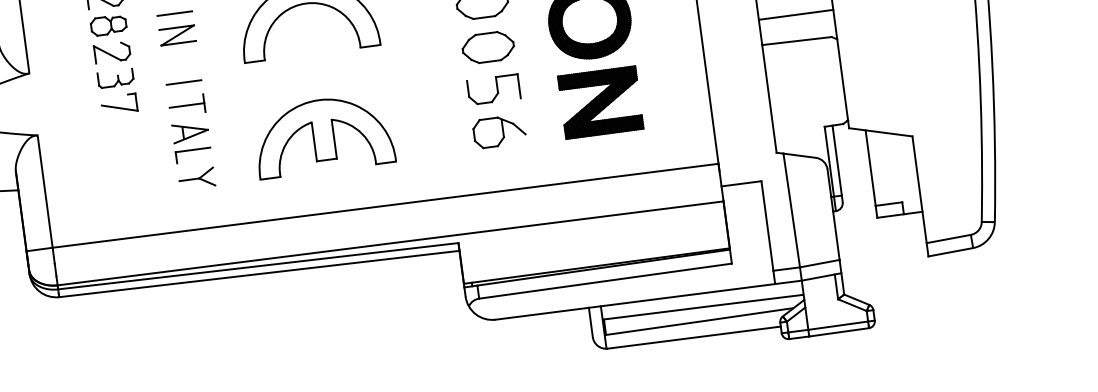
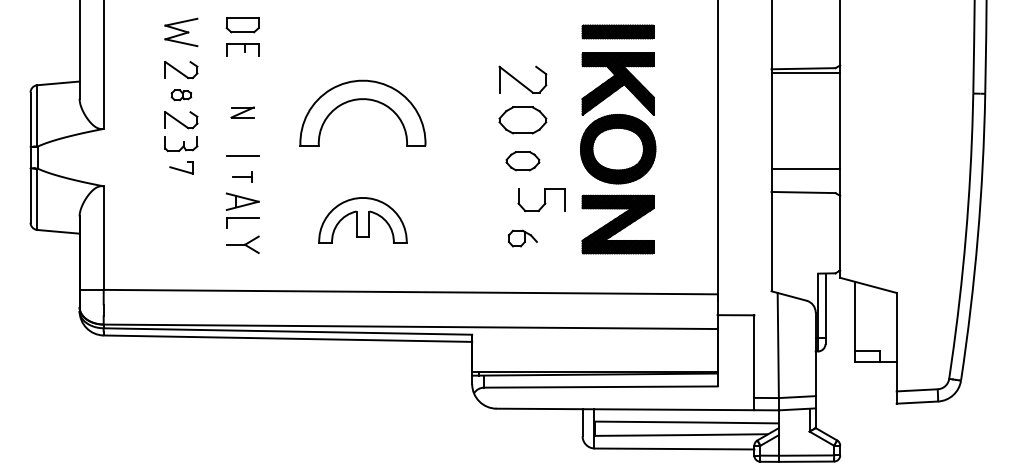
line: (174, 13) -> (242, 92), removed
part: (108, 25) -> (181, 95), size x0.6
part: (177, 35) -> (242, 112), size x0.7
part: (487, 48) -> (522, 161), size x0.7
part: (493, 89) -> (541, 199), moved
part: (119, 103) -> (181, 167), size x0.7
part: (186, 104) -> (242, 176), size x0.6
part: (499, 131) -> (522, 238), size x0.6
part: (323, 135) -> (362, 220), size x0.7

